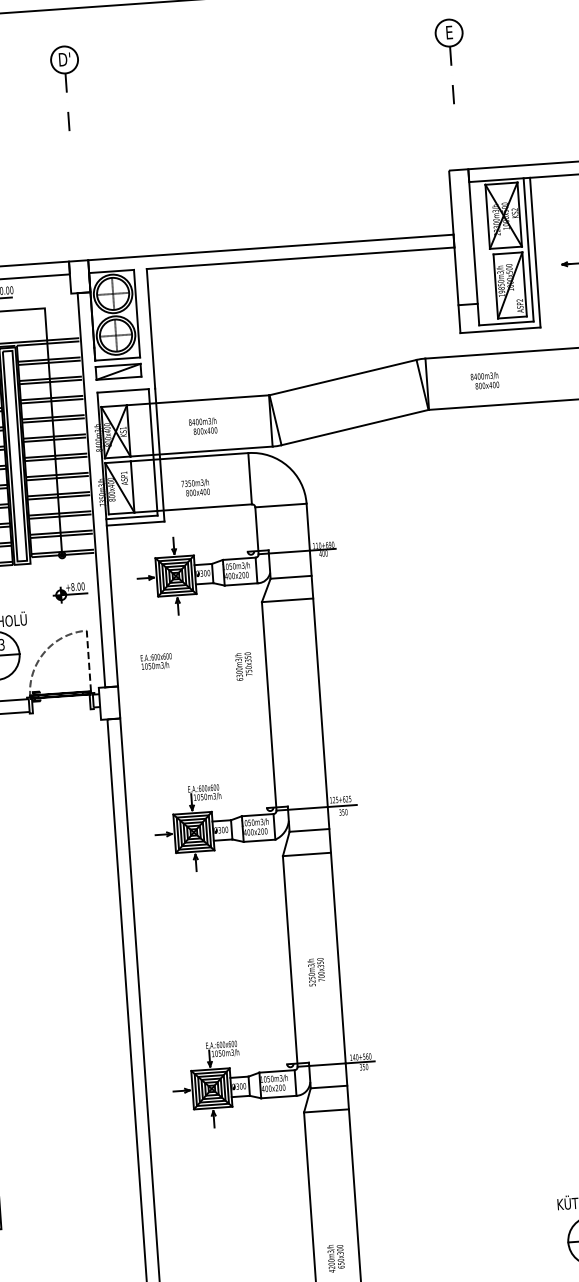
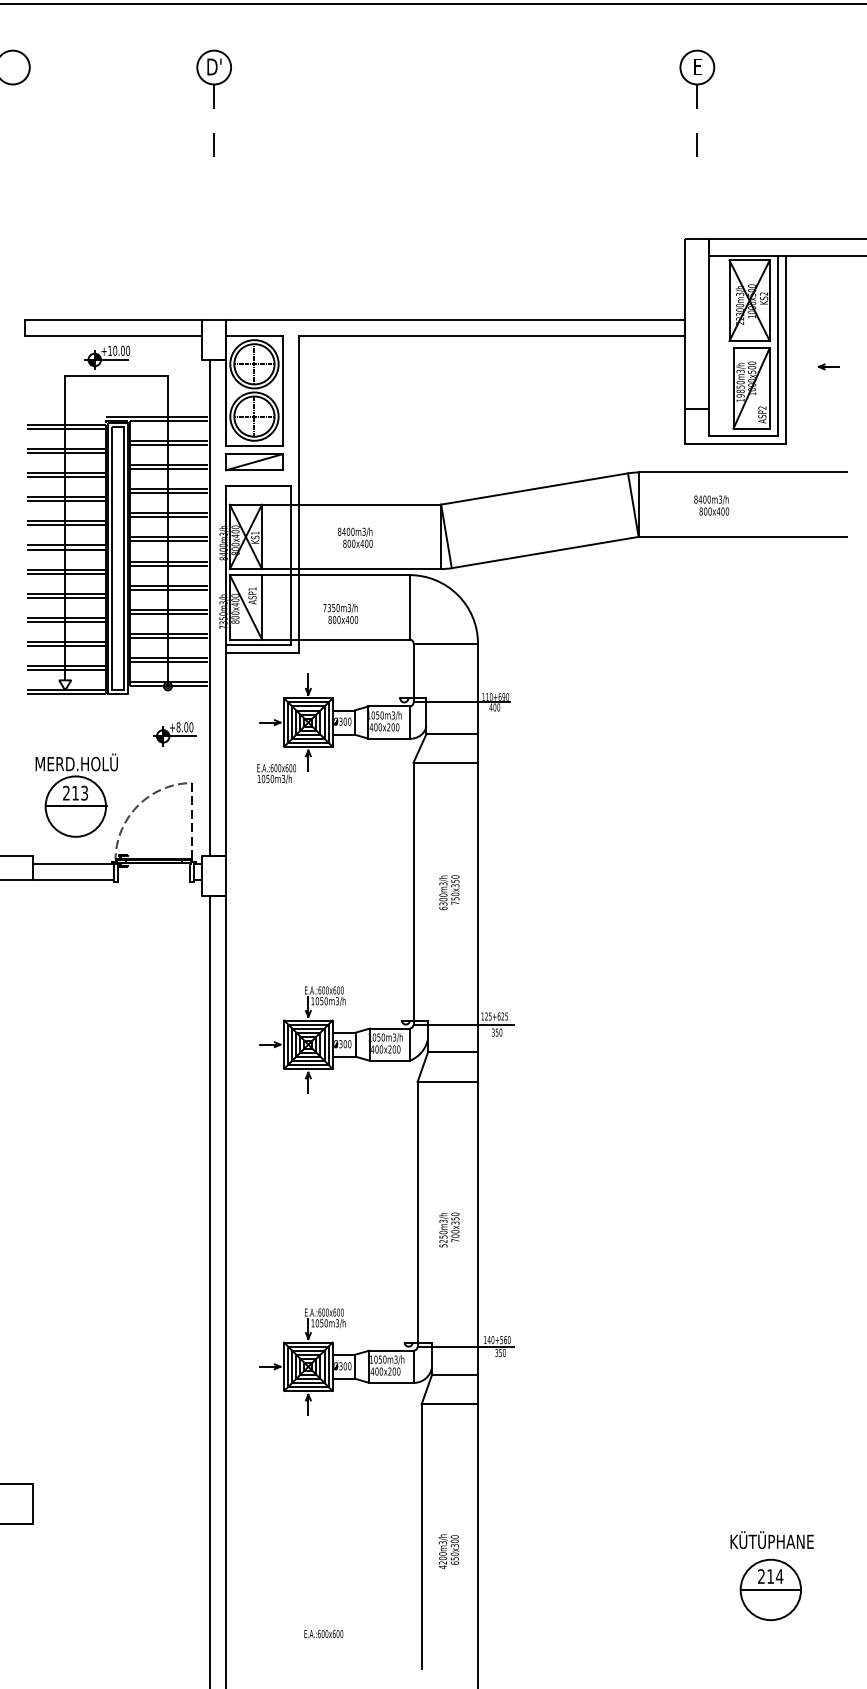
text: (156, 661) -> (276, 773), moved
text: (243, 666) -> (449, 892), moved
text: (335, 1258) -> (448, 1551), moved

